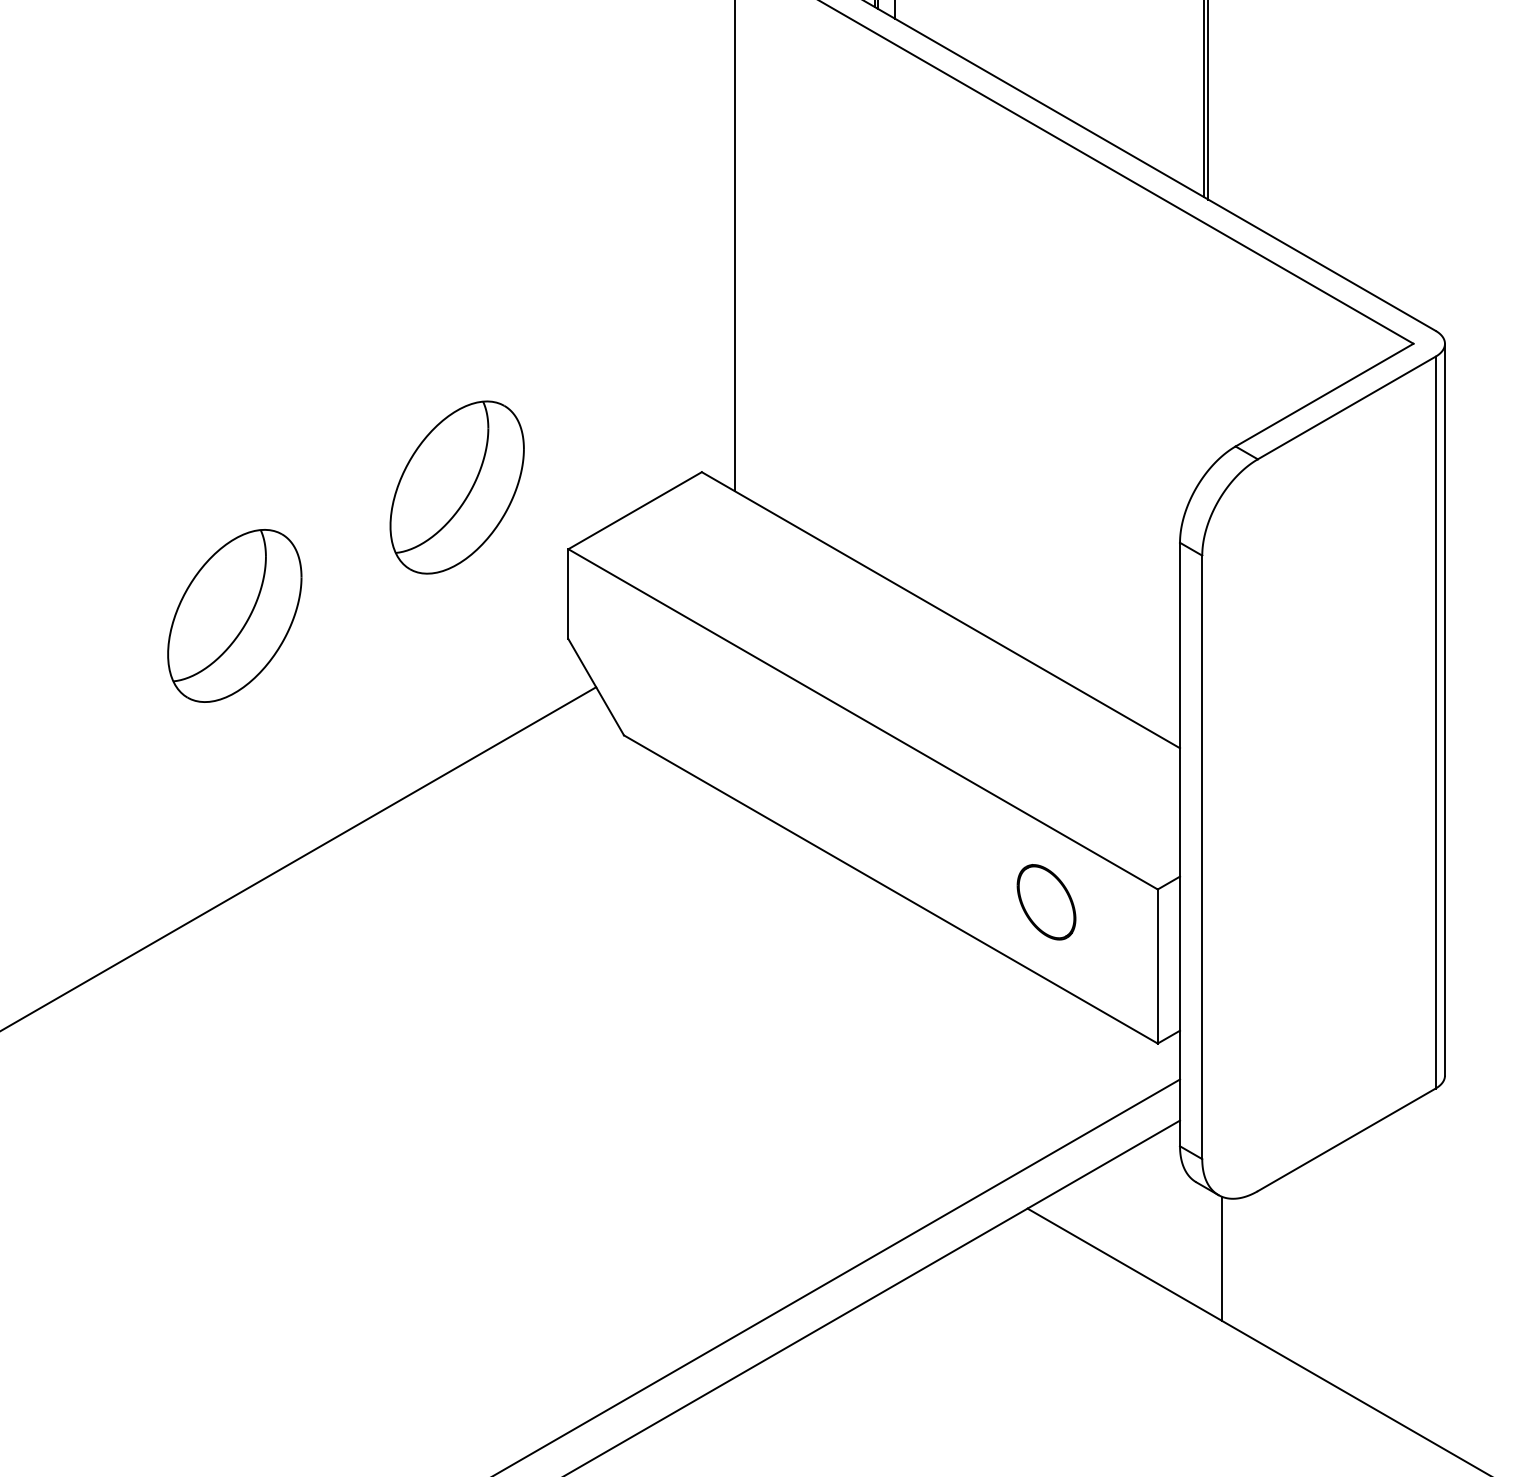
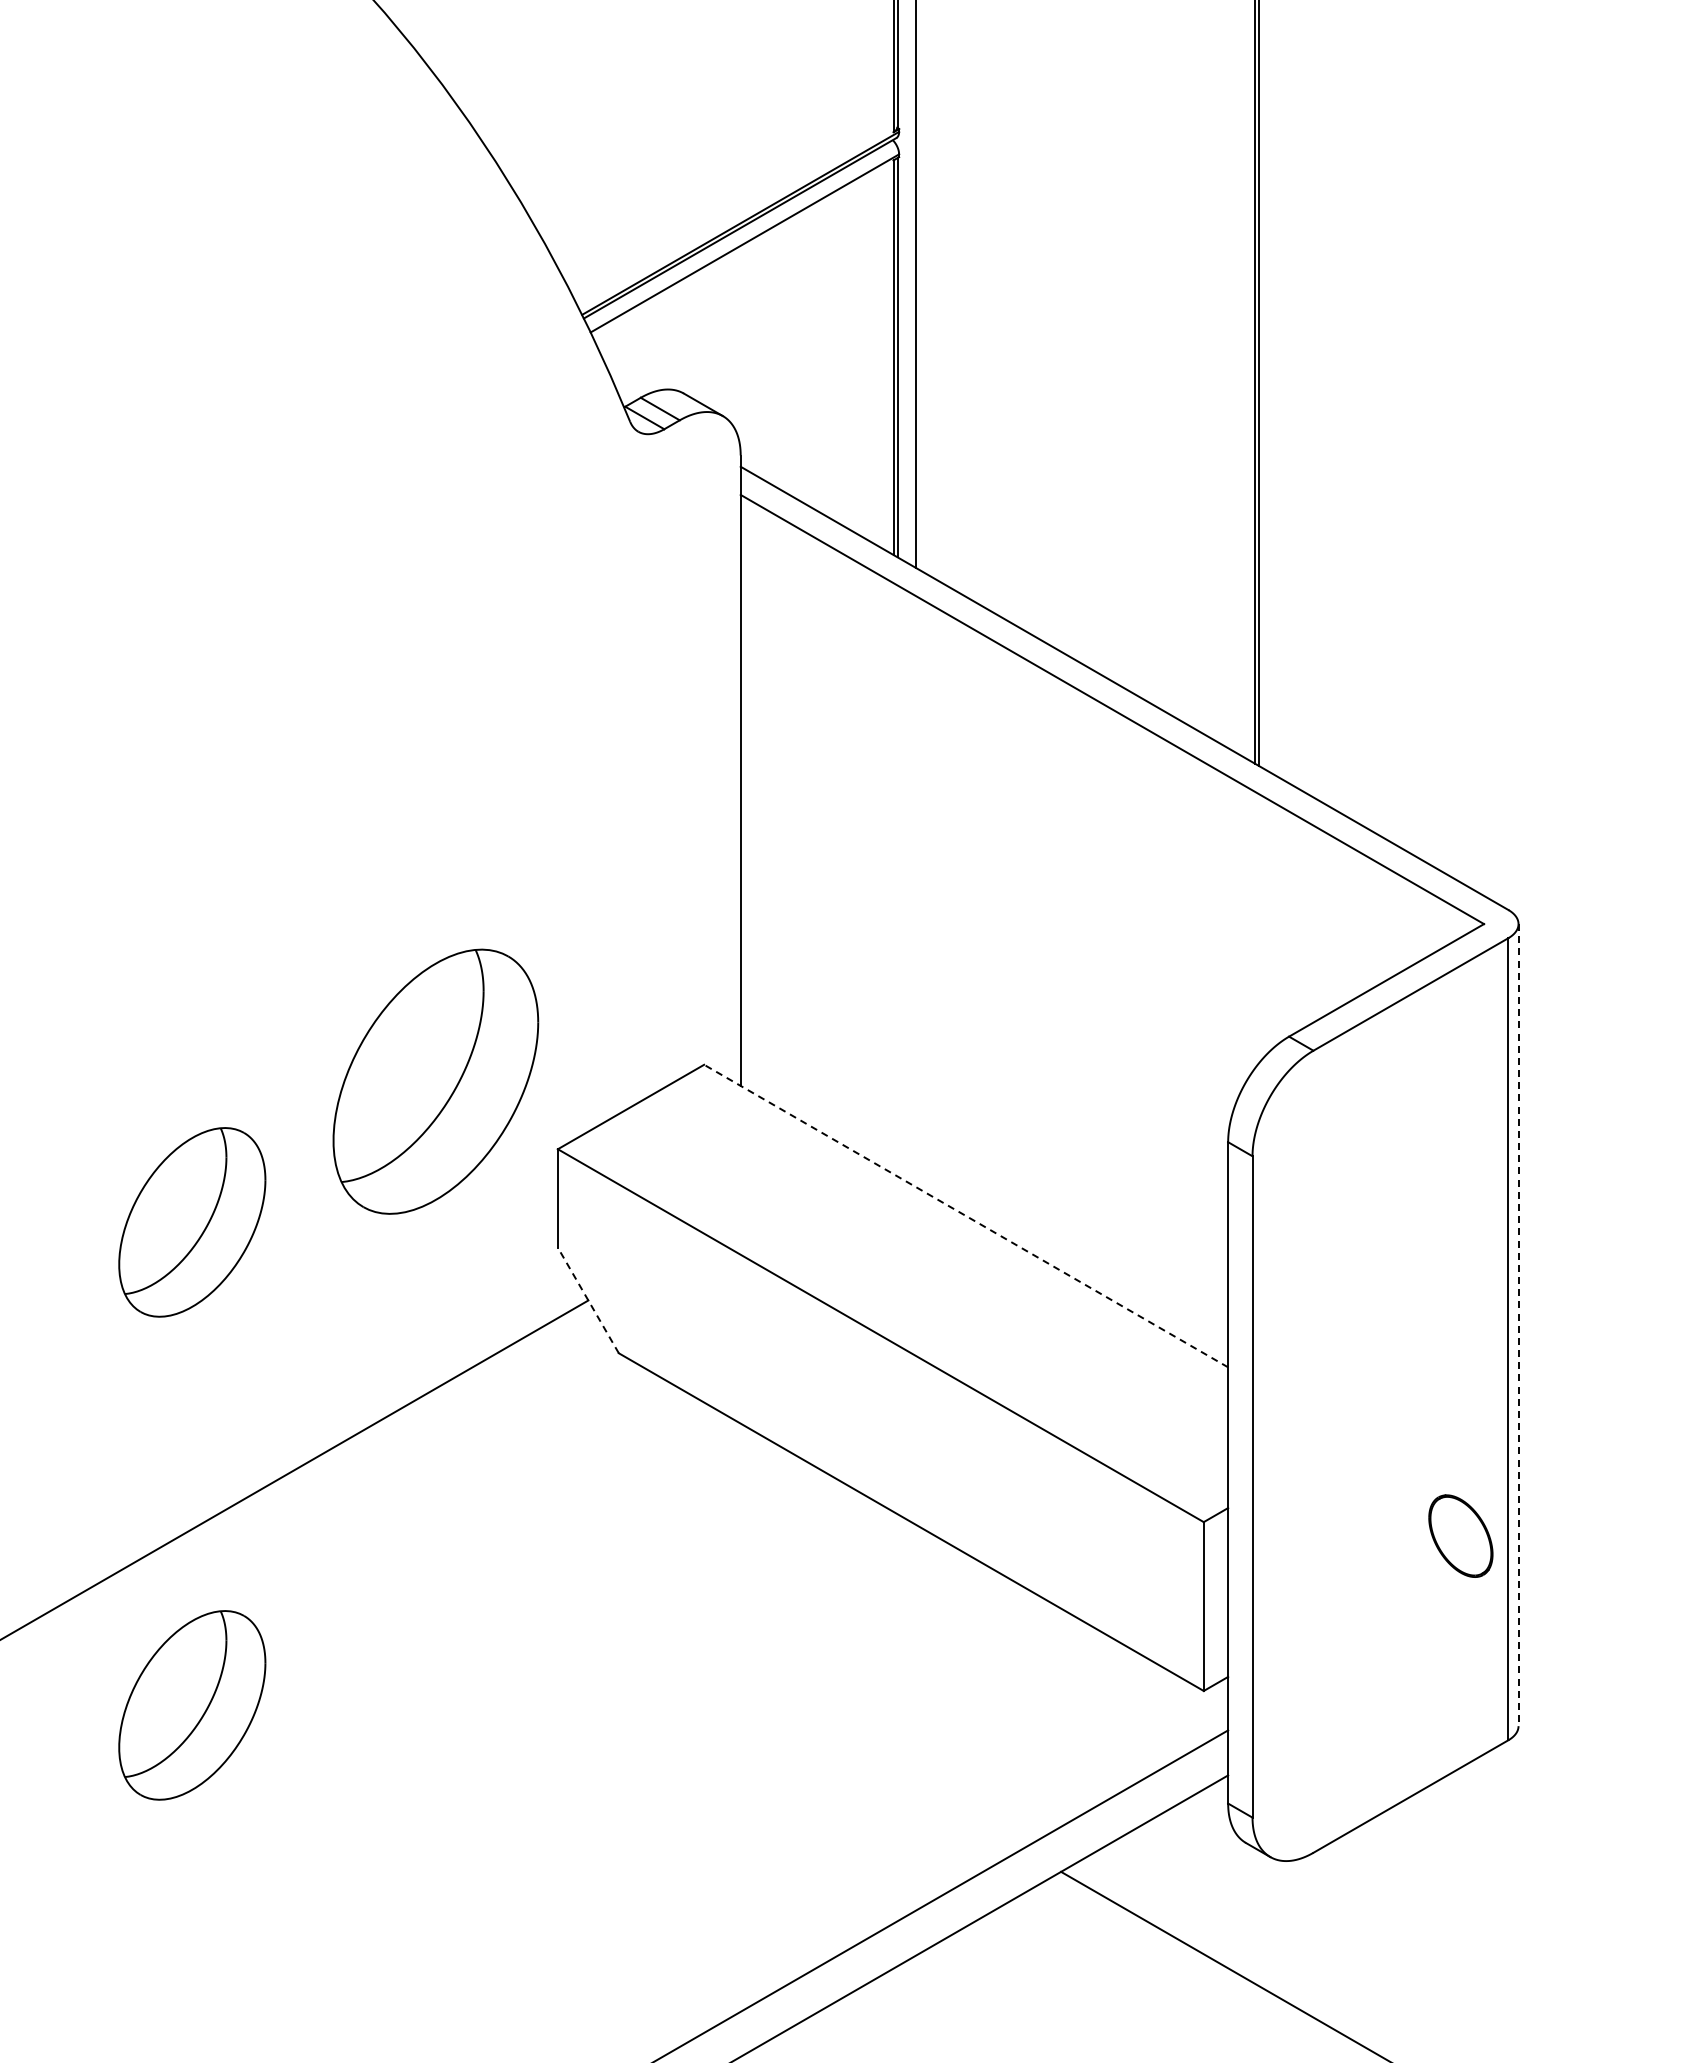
part: (457, 487) -> (436, 1081), size x1.4
line: (941, 610) -> (966, 1216), solid -> dashed
line: (596, 687) -> (588, 1300), solid -> dashed
line: (1444, 710) -> (1518, 1325), solid -> dashed
part: (1046, 901) -> (1460, 1535), moved
part: (234, 1056) -> (192, 1705), added
line: (1222, 1259) -> (1274, 1927), removed

